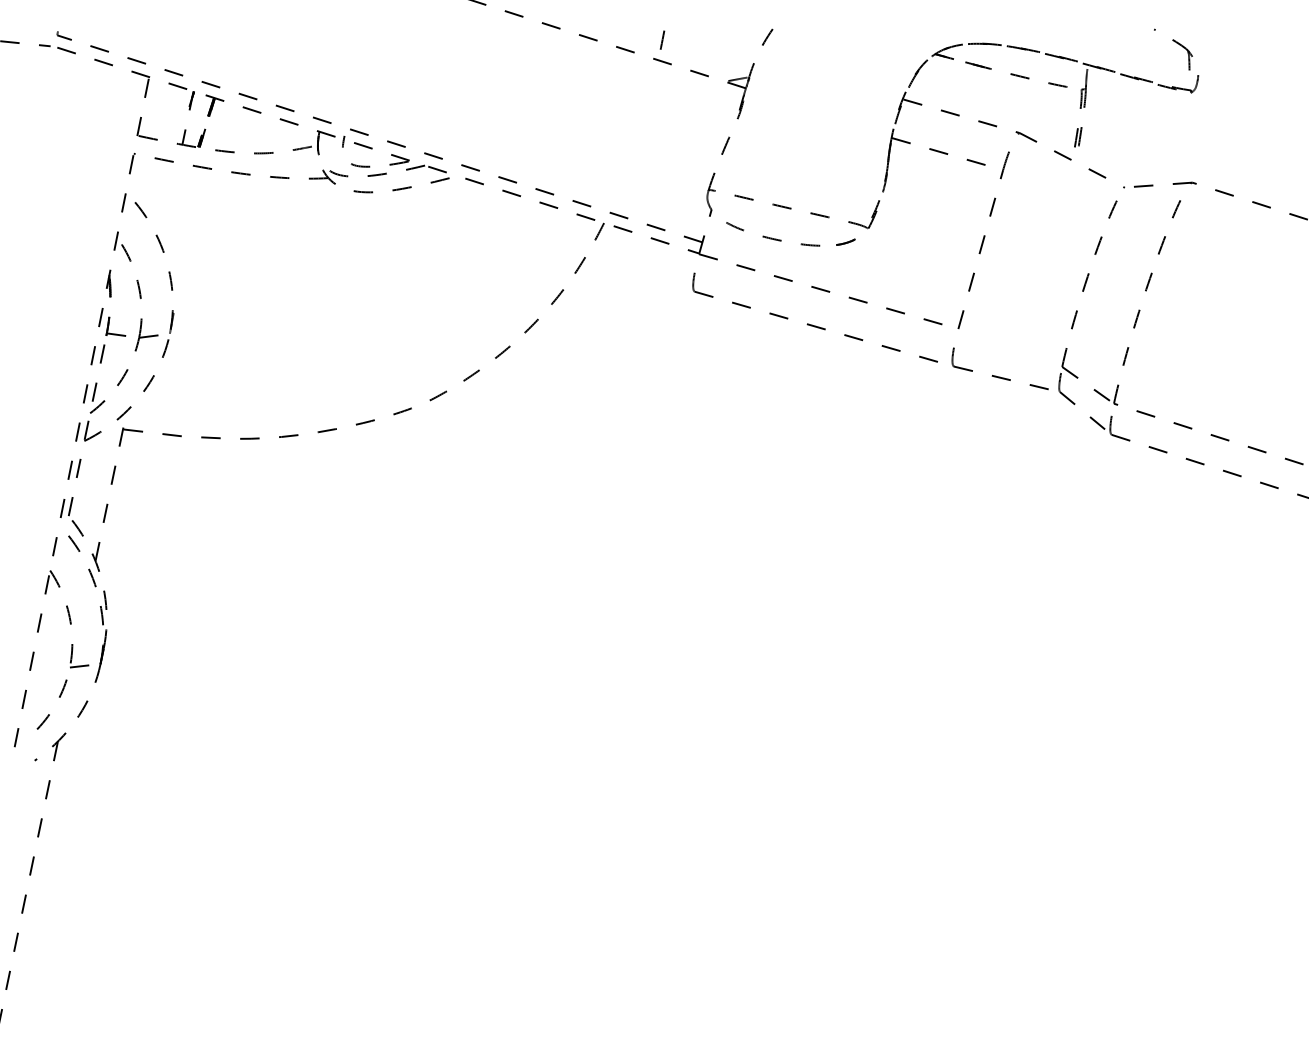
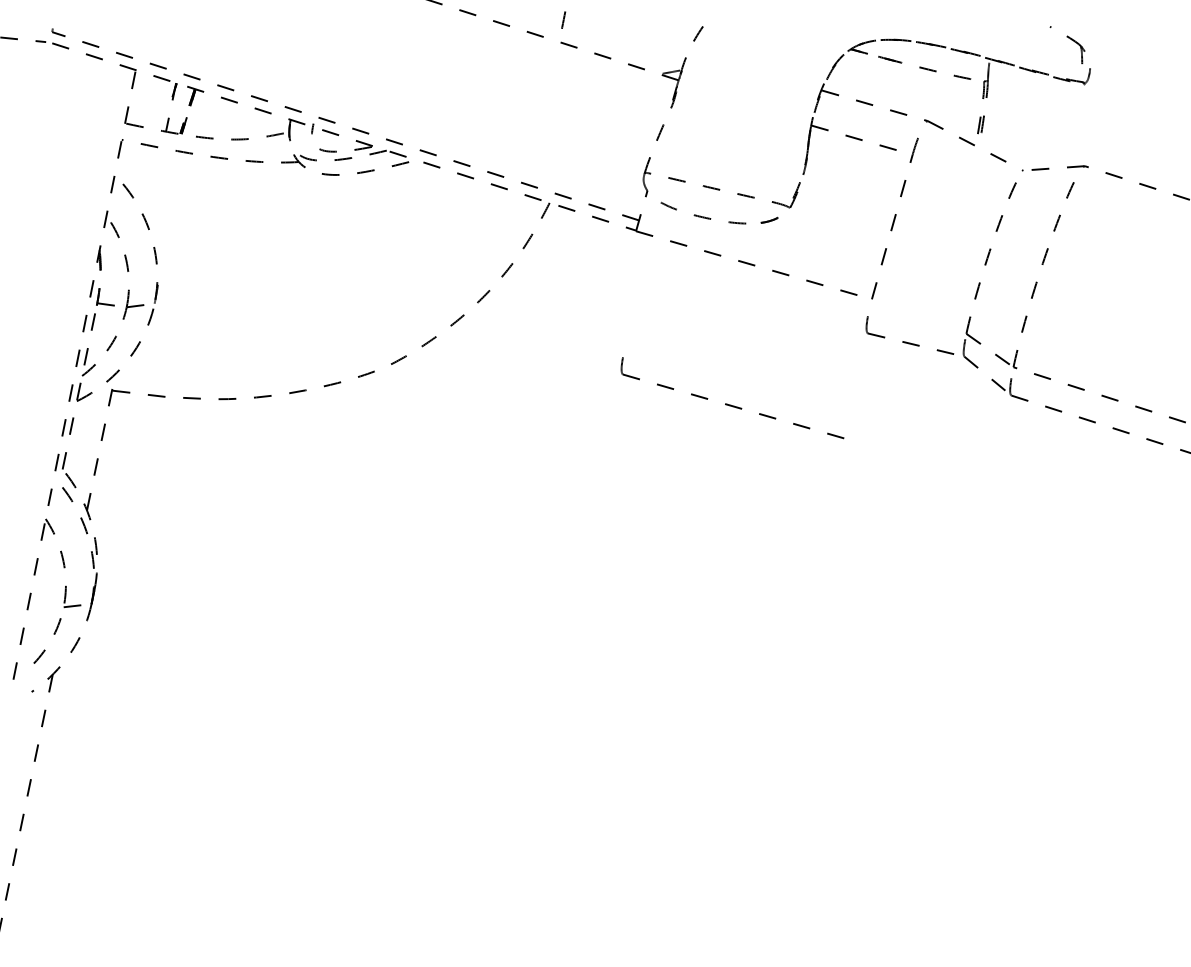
line: (662, 39) -> (563, 19), moved
part: (812, 324) -> (730, 404), moved

